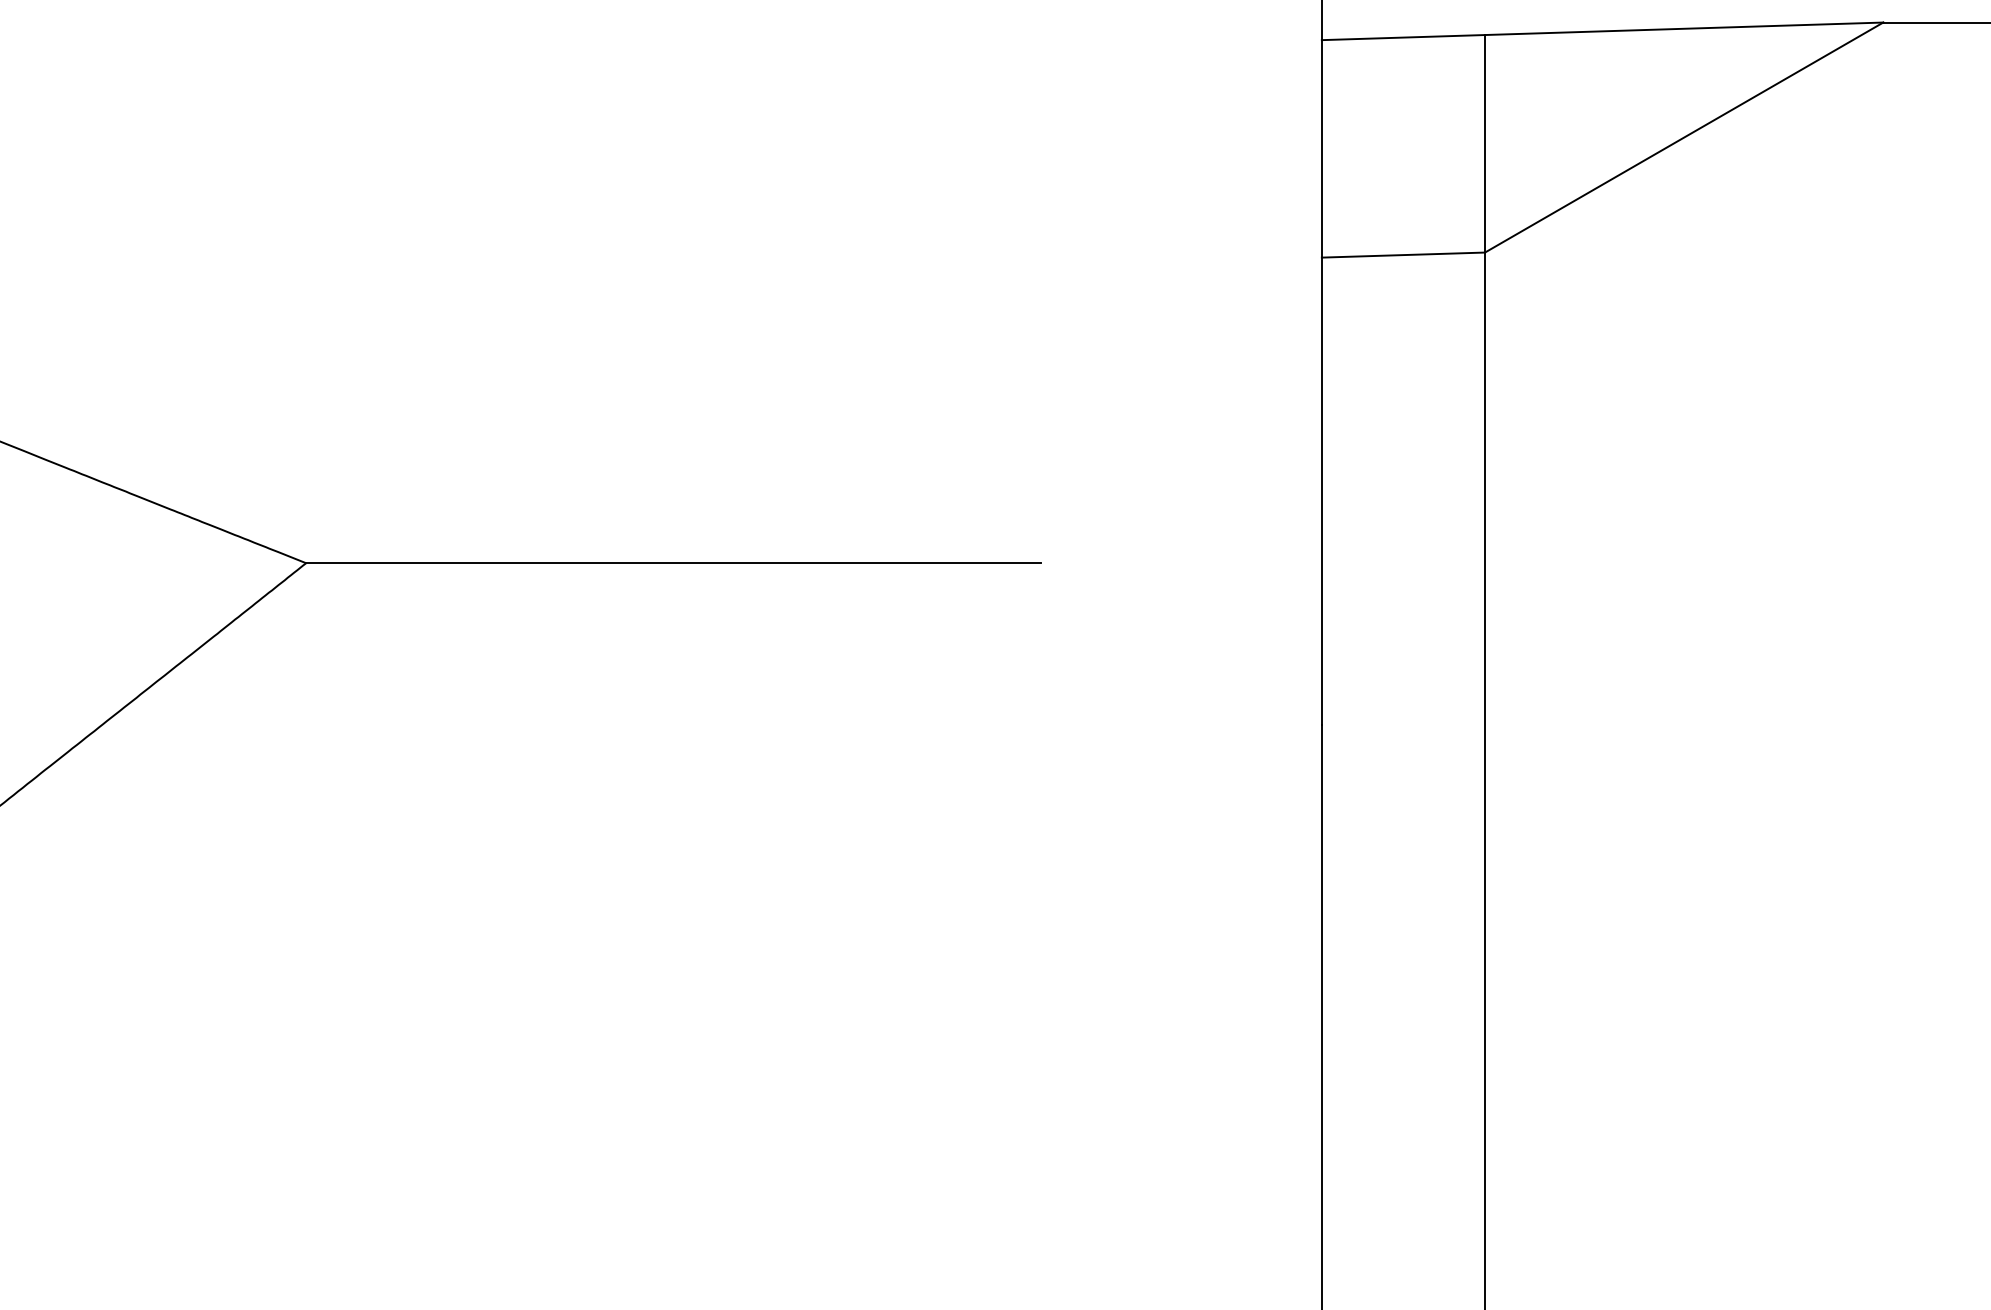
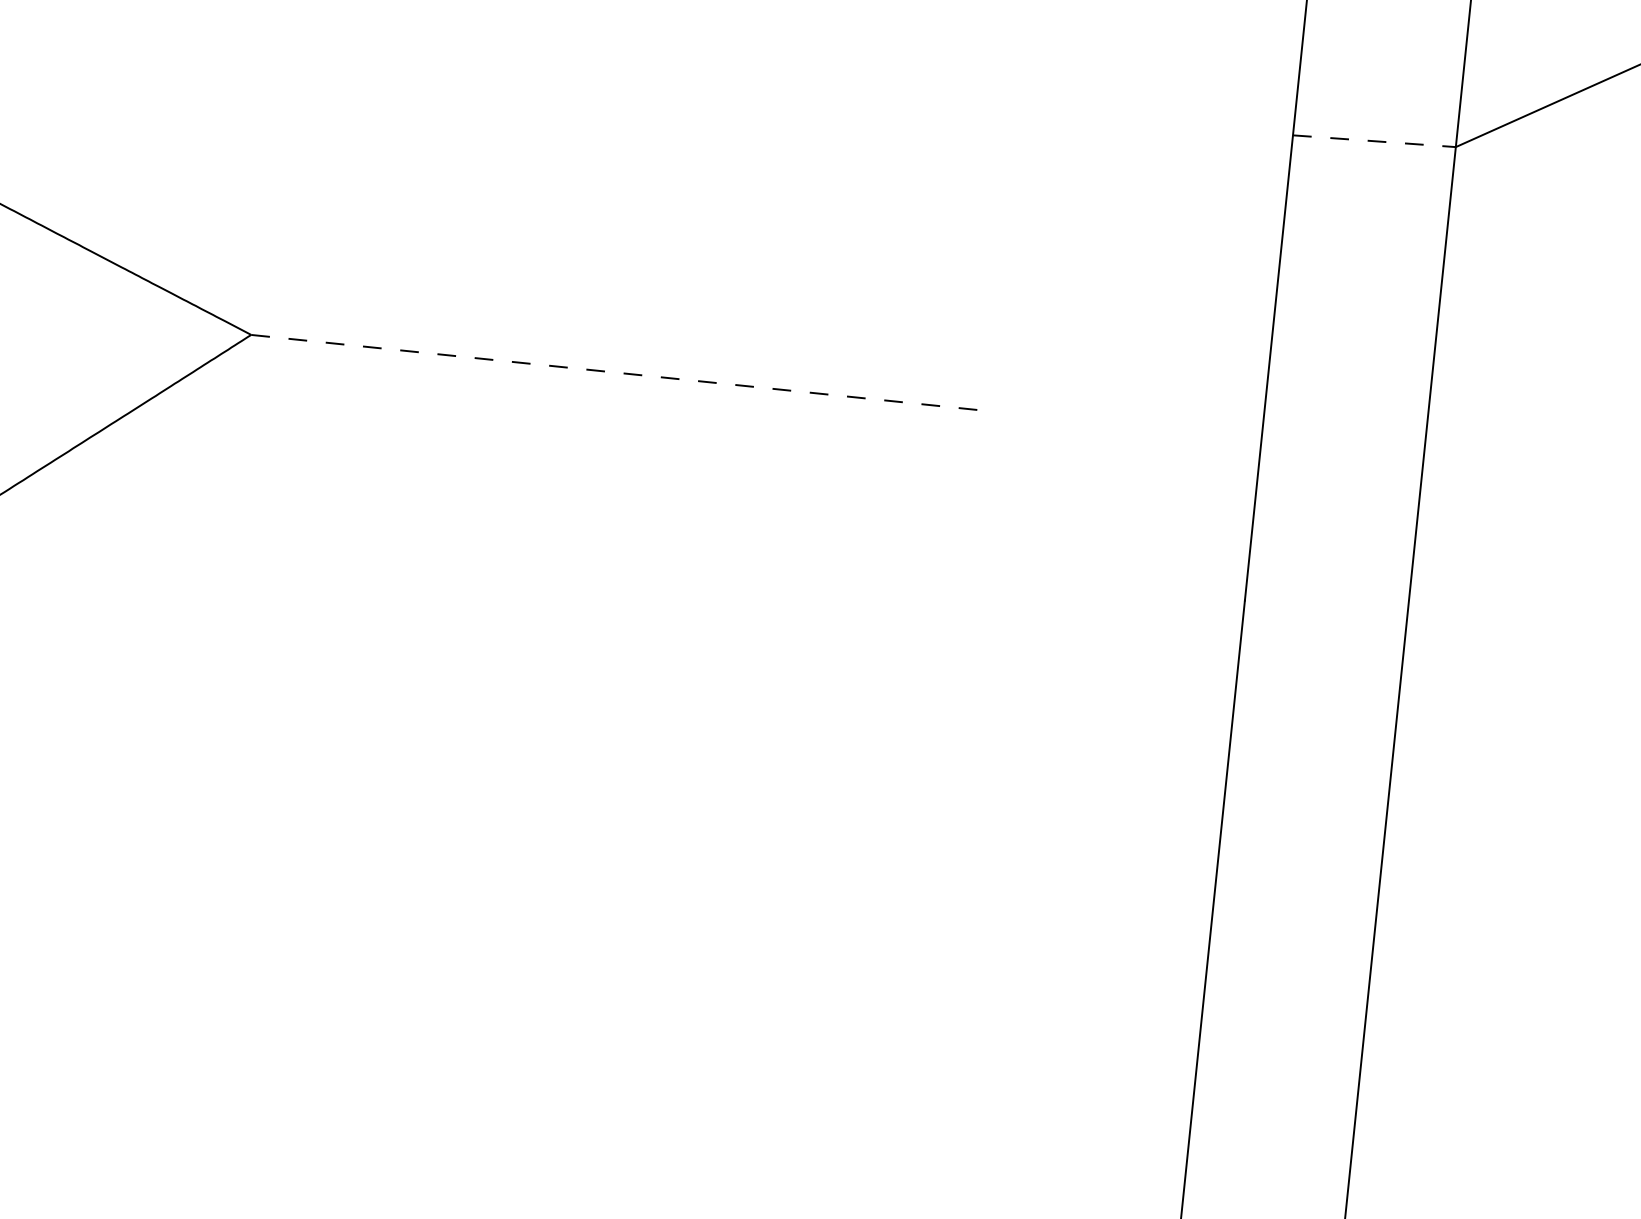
line: (1403, 255) -> (1374, 141), solid -> dashed
line: (674, 563) -> (617, 373), solid -> dashed

